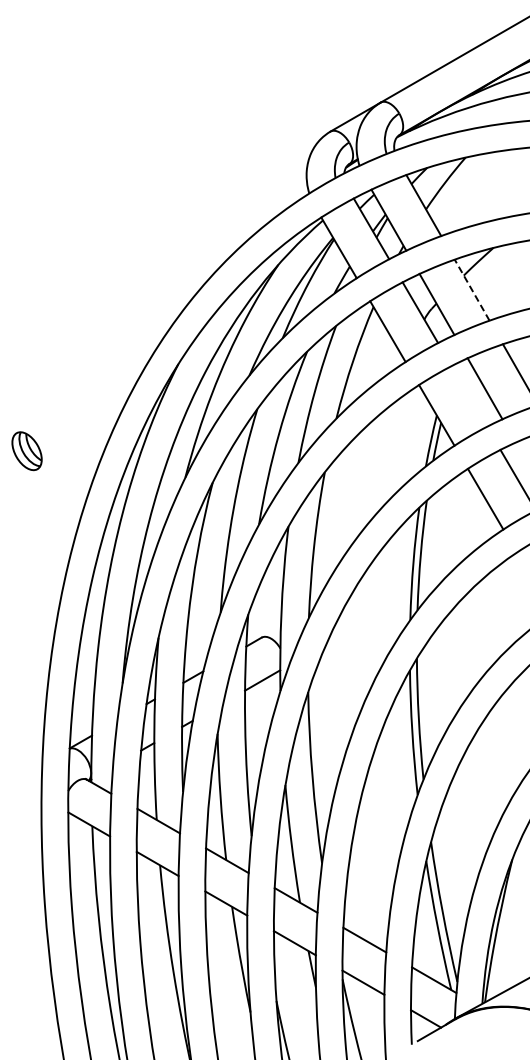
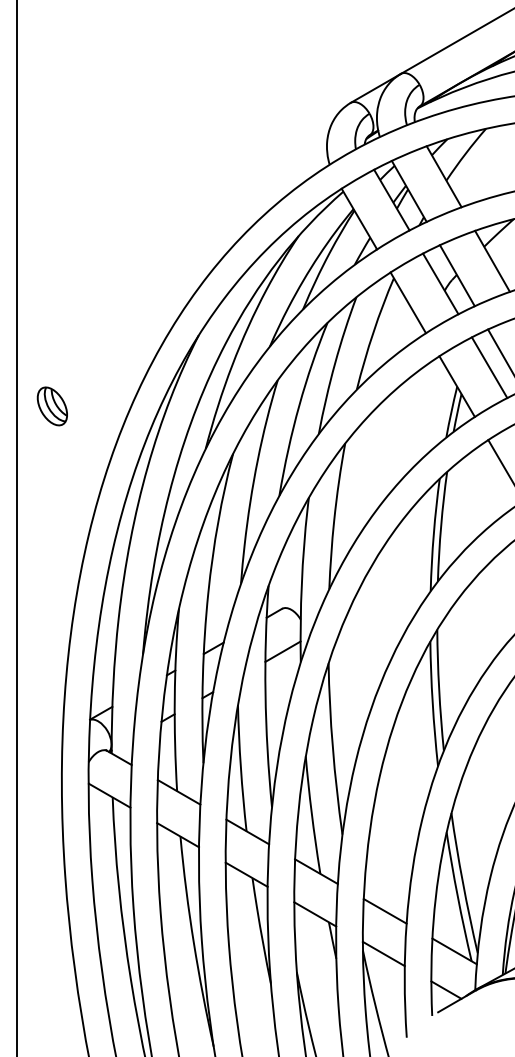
line: (471, 289) -> (491, 260), dashed -> solid
line: (468, 396) -> (488, 367), added
part: (26, 451) -> (51, 406), moved

